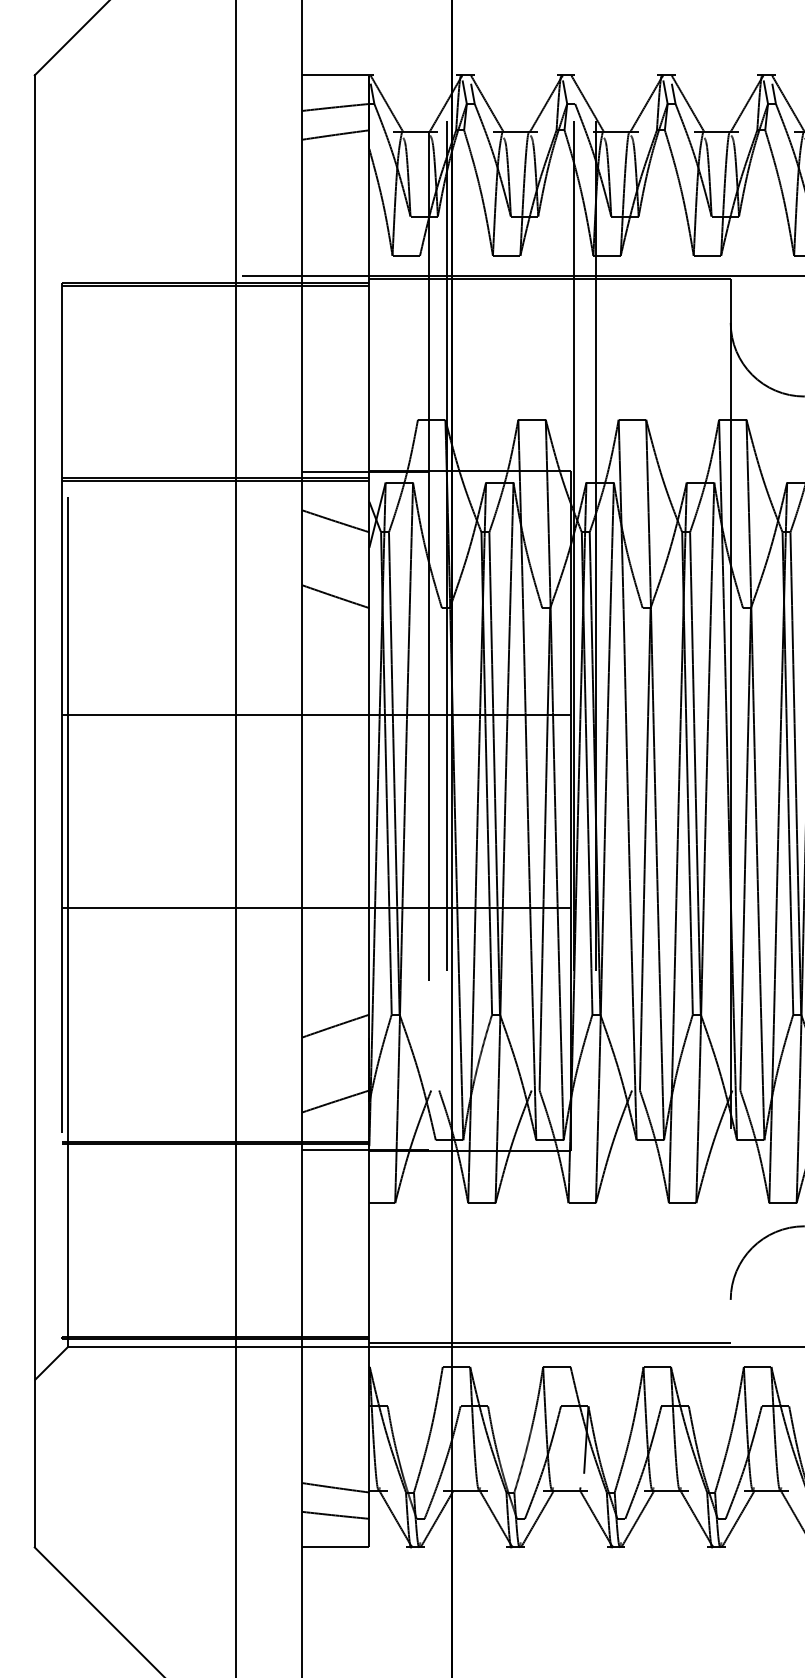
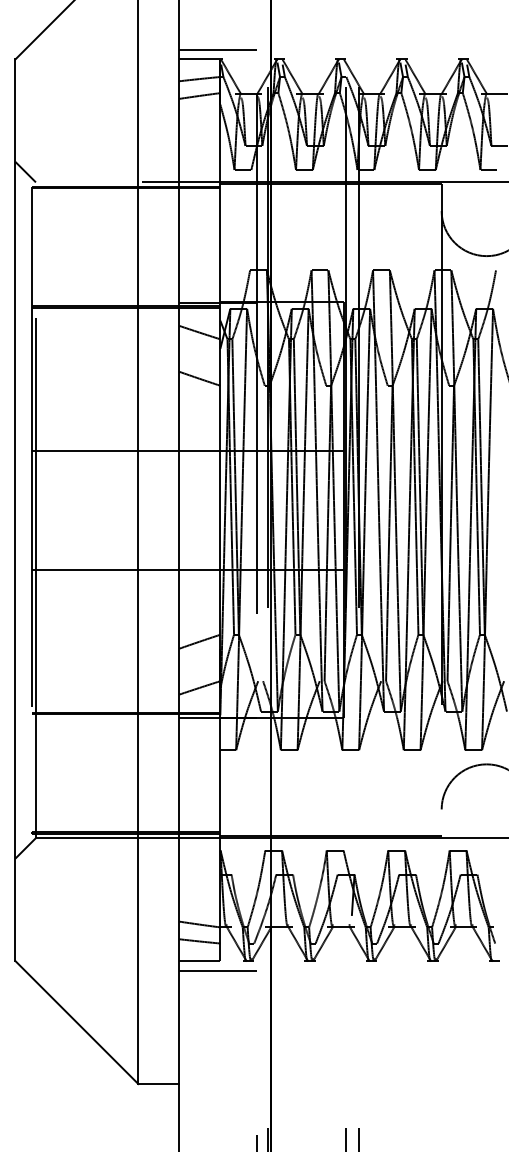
line: (366, 59) -> (218, 49), added
line: (51, 258) -> (25, 171), added
line: (366, 1562) -> (218, 970), added

